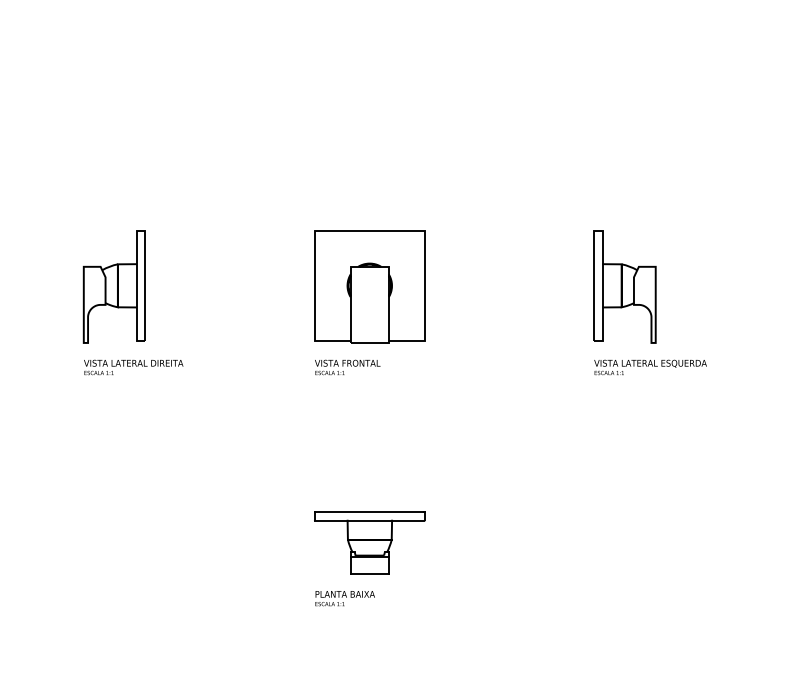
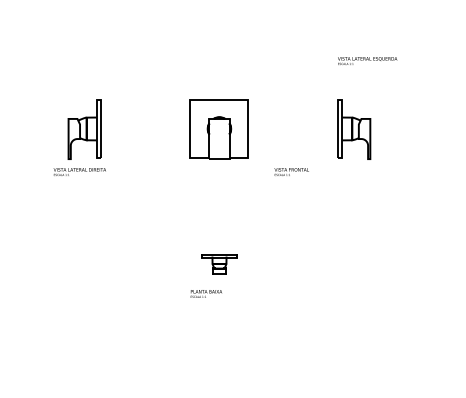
text: (132, 366) -> (79, 171), moved
text: (347, 366) -> (291, 171), moved
text: (650, 366) -> (367, 60), moved
part: (369, 542) -> (219, 264), size x0.6

